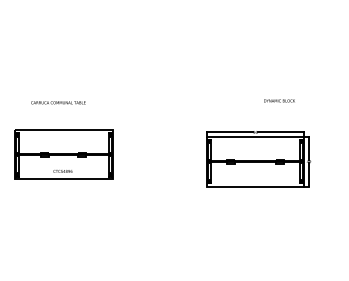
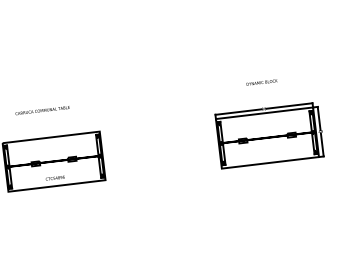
part: (258, 159) -> (270, 135), moved

